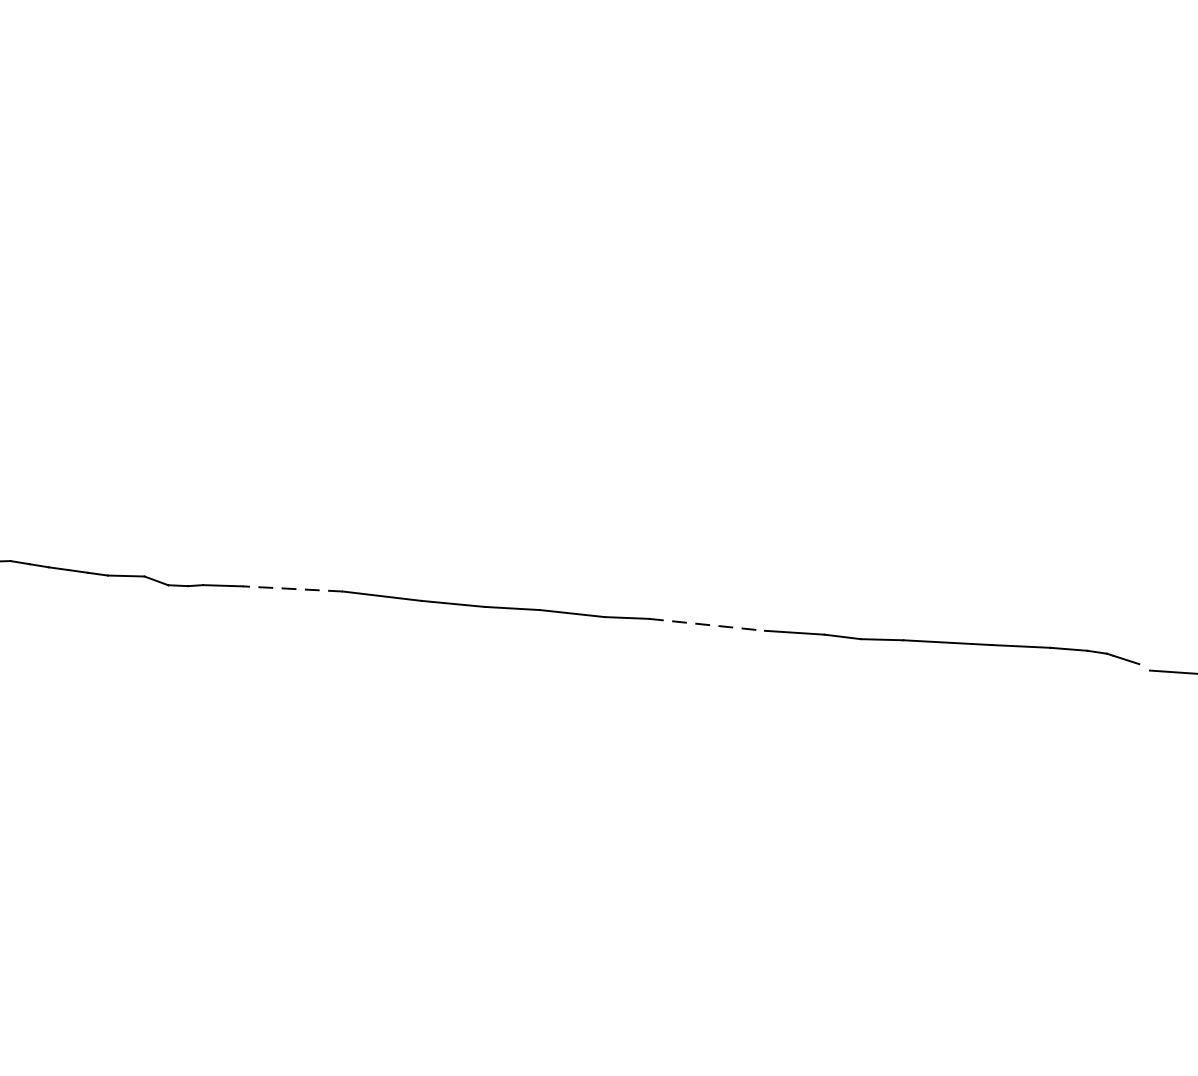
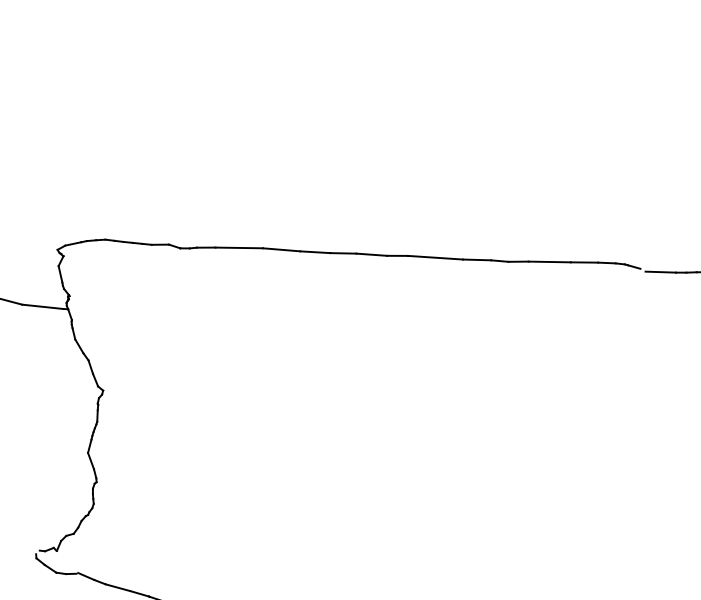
line: (293, 588) -> (239, 247), dashed -> solid
line: (706, 624) -> (435, 257), dashed -> solid

